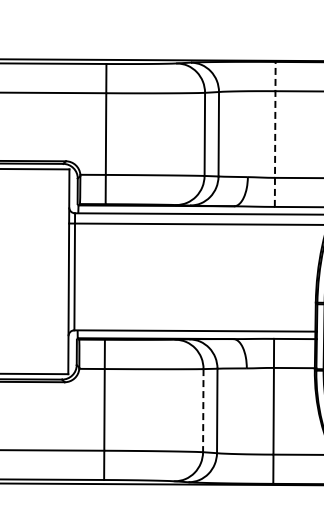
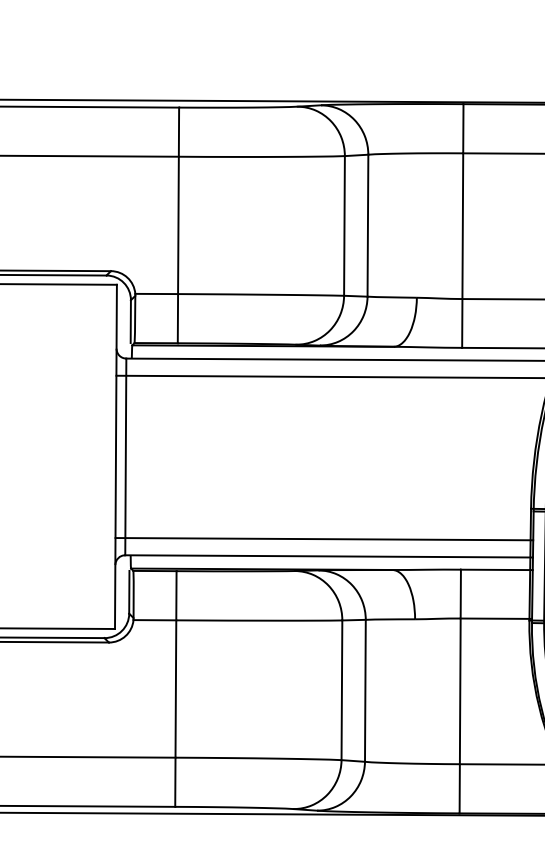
line: (275, 133) -> (463, 224), dashed -> solid
line: (192, 320) -> (323, 538), added
line: (203, 410) -> (342, 690), dashed -> solid

